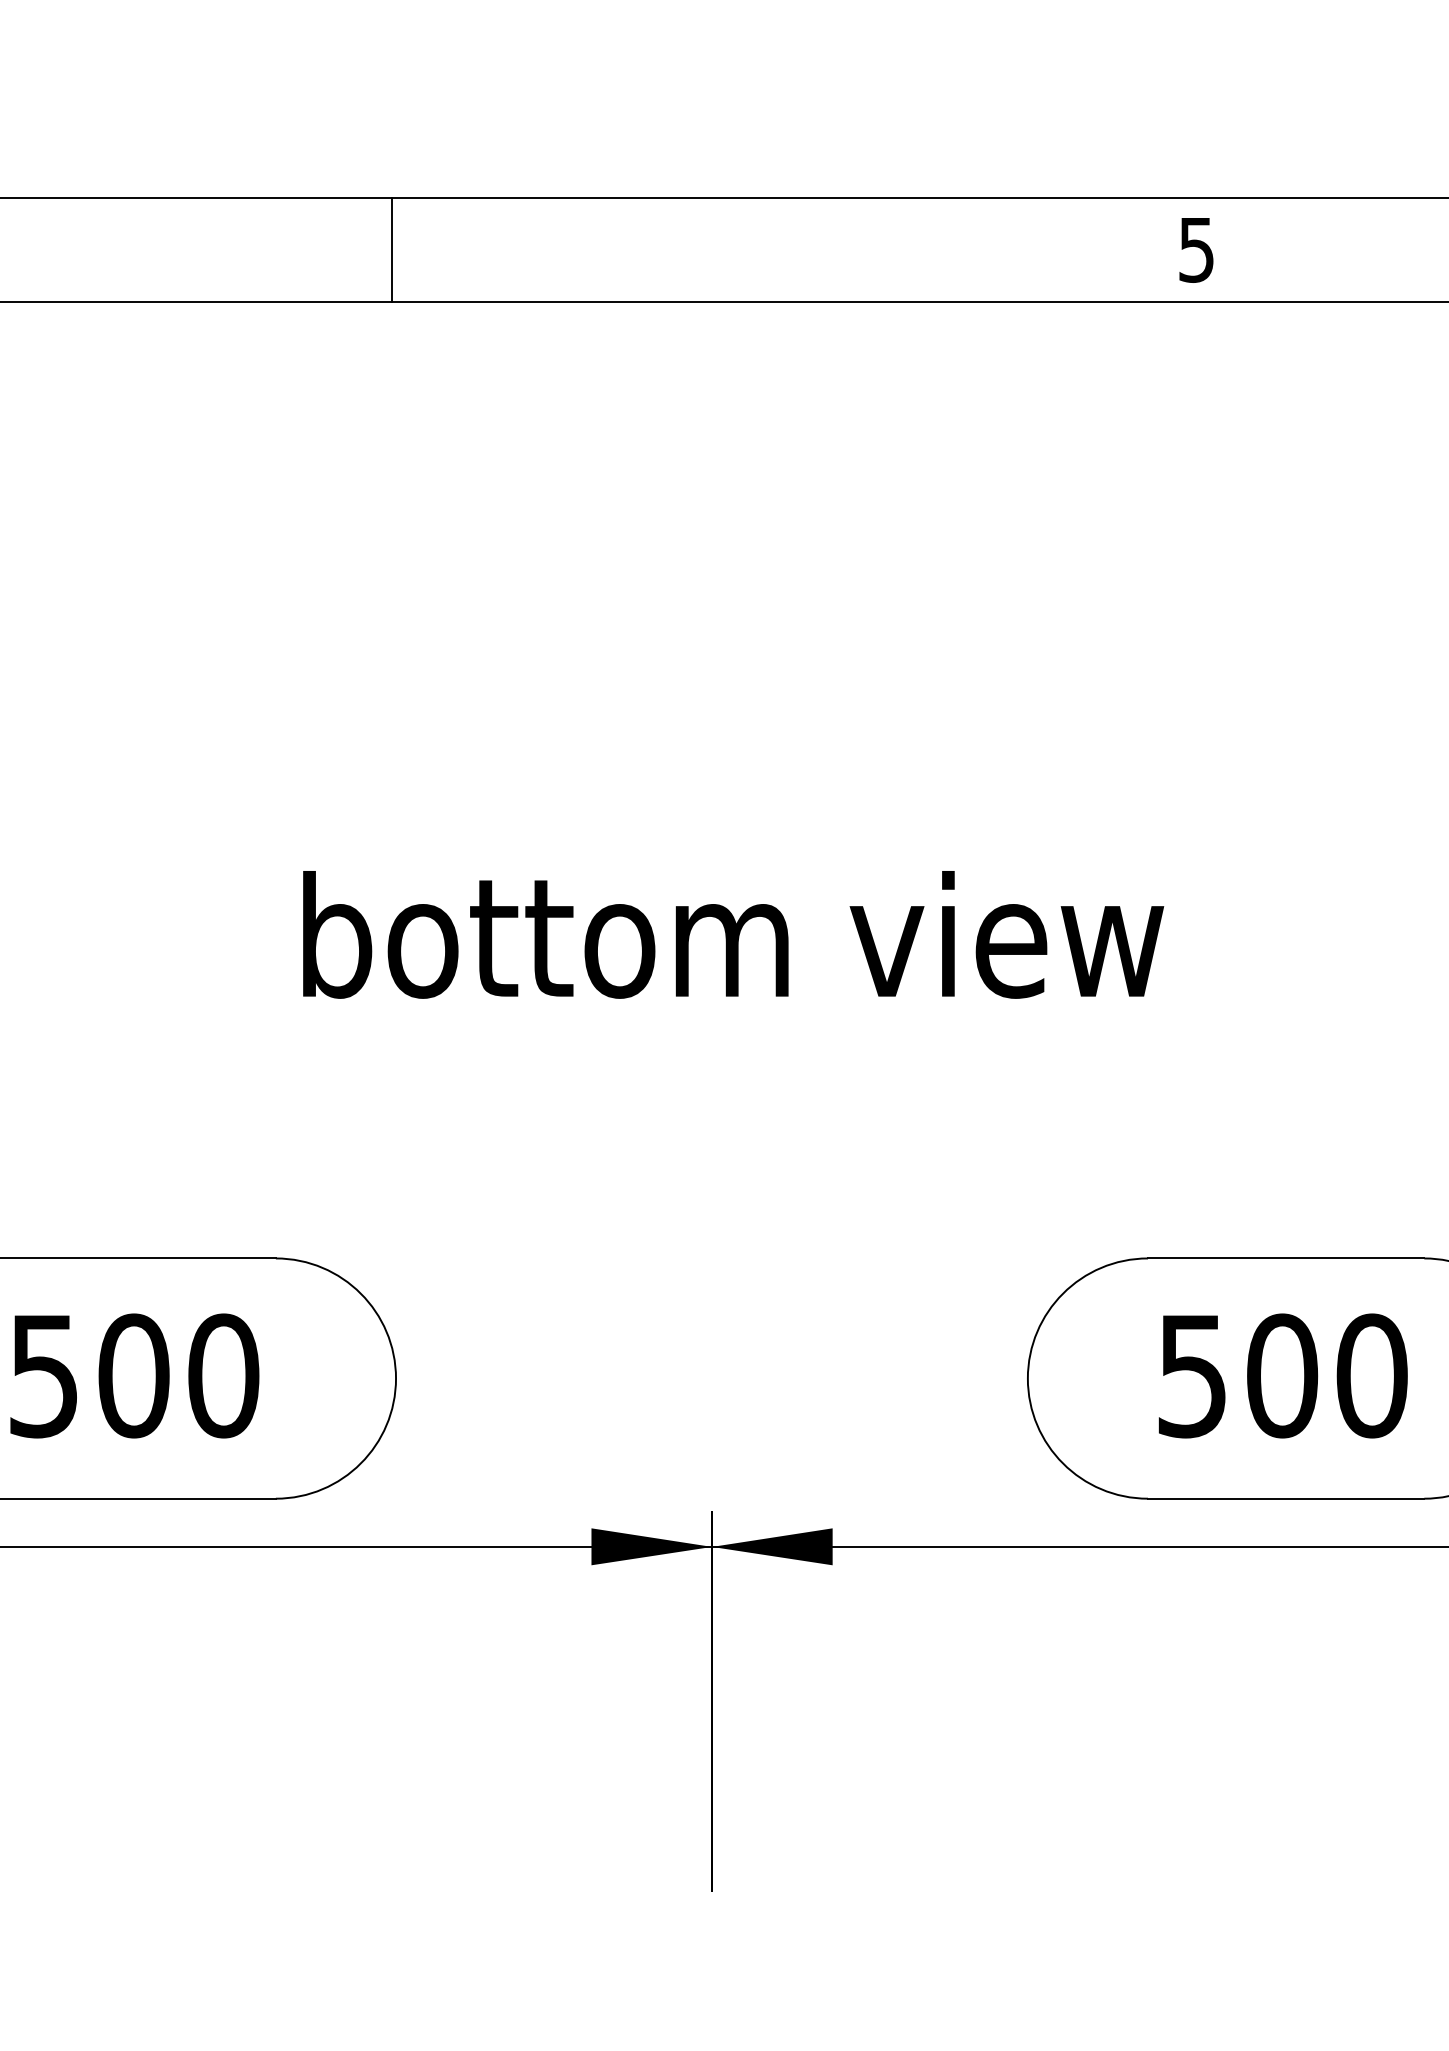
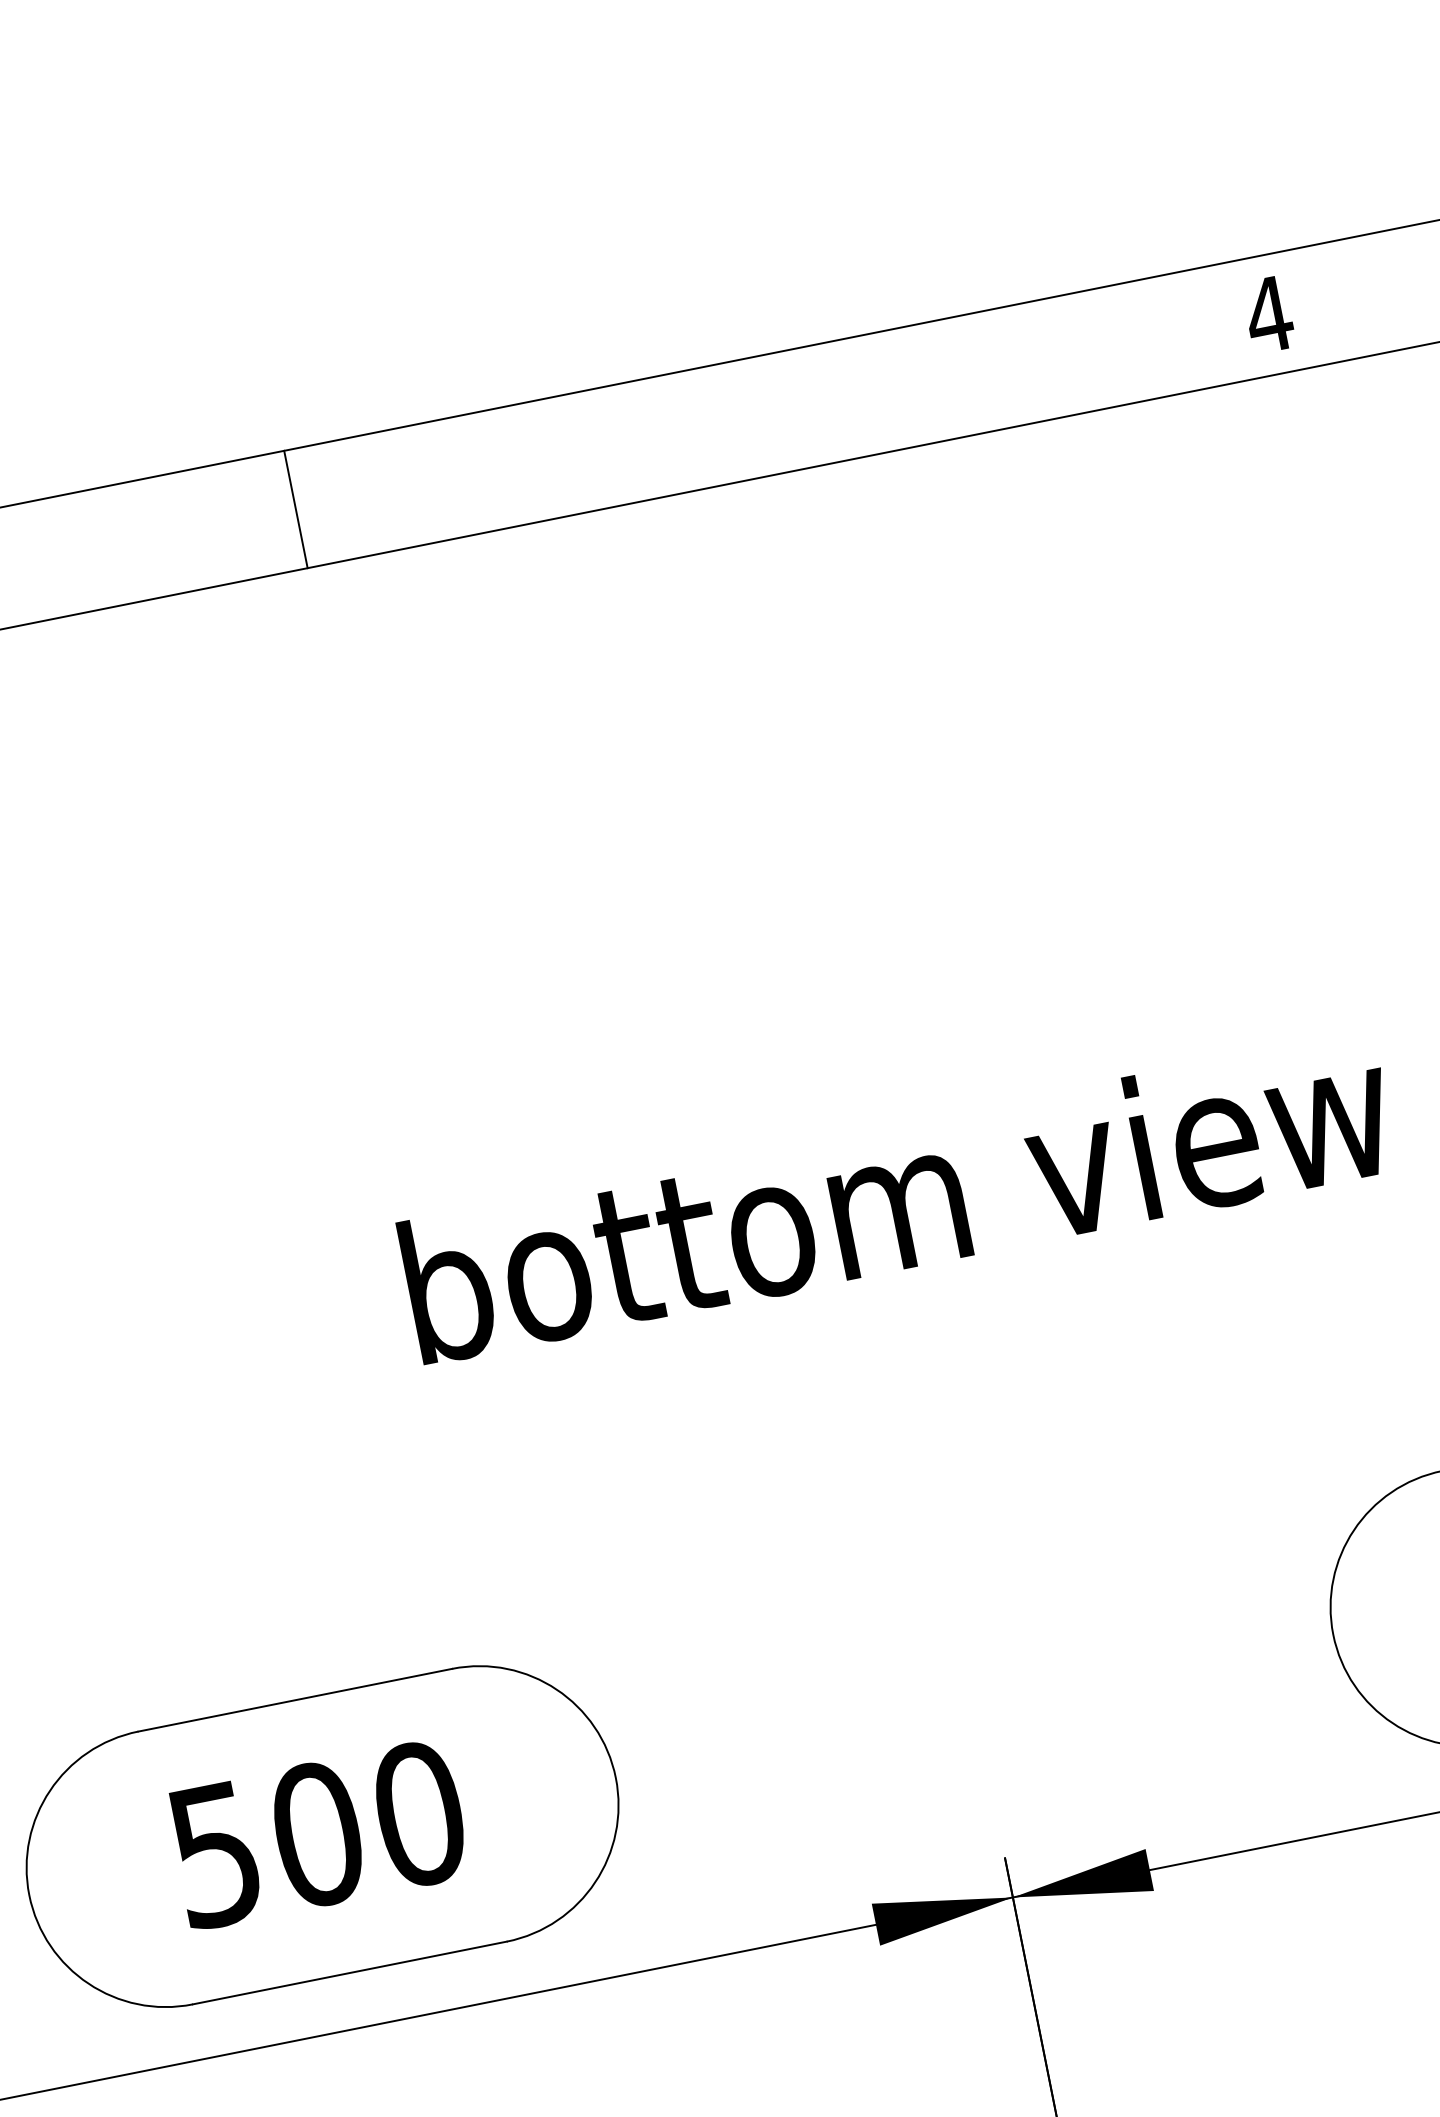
line: (391, 249) -> (295, 508), moved
text: (1196, 250) -> (1268, 315), 5 -> 4

